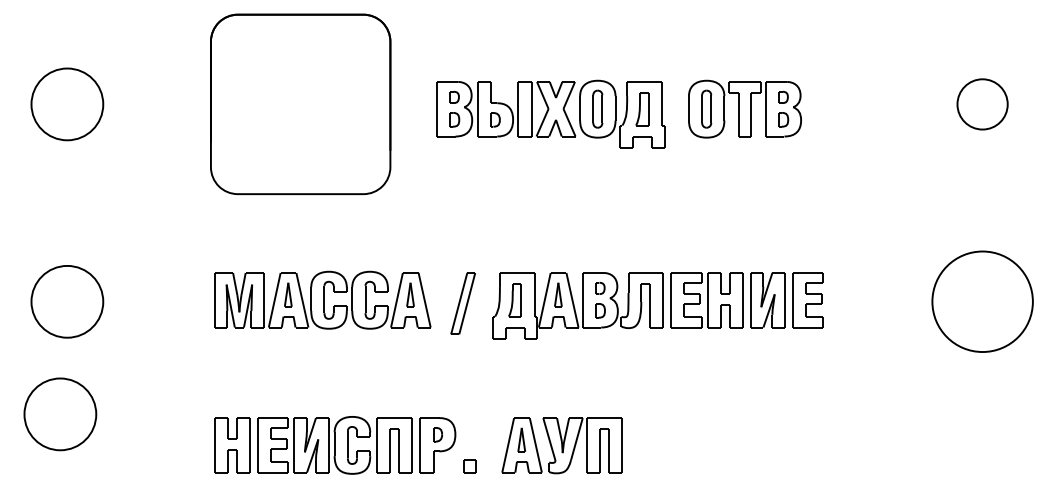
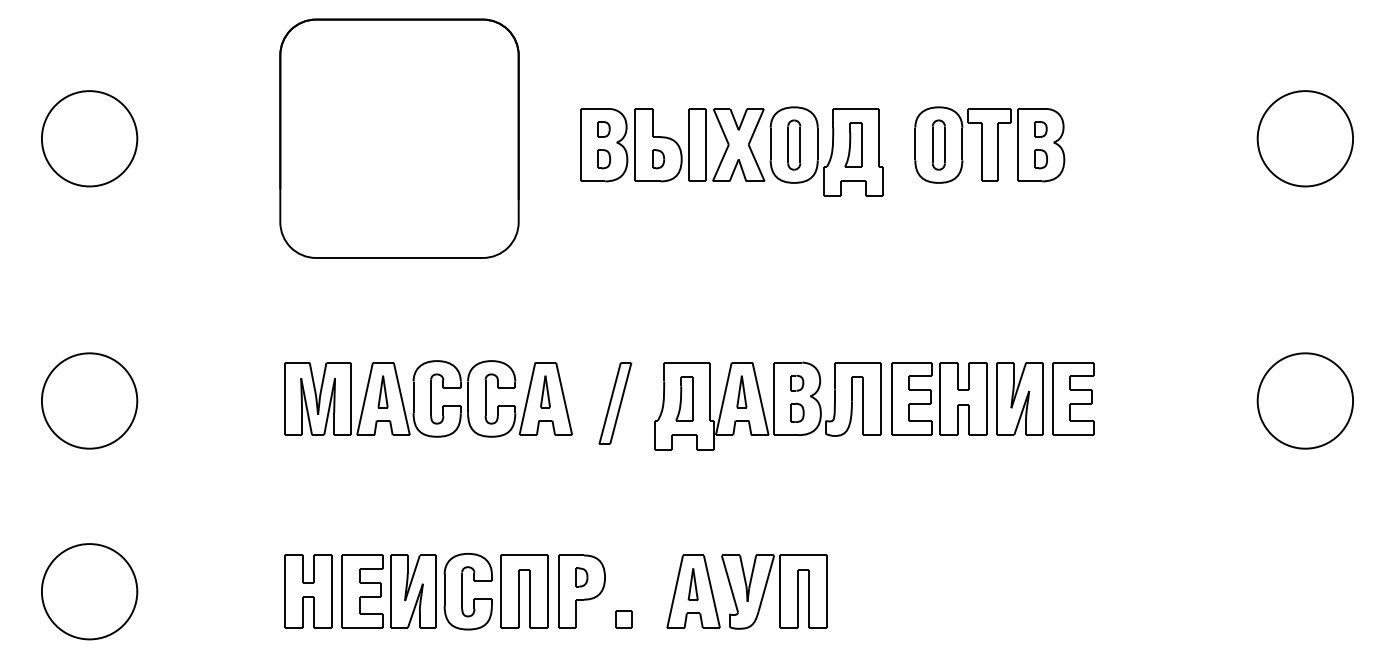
circle: (982, 104) -> (1305, 138), size x1.43
circle: (982, 301) -> (1305, 400), size x0.71
circle: (60, 414) -> (89, 591), moved

